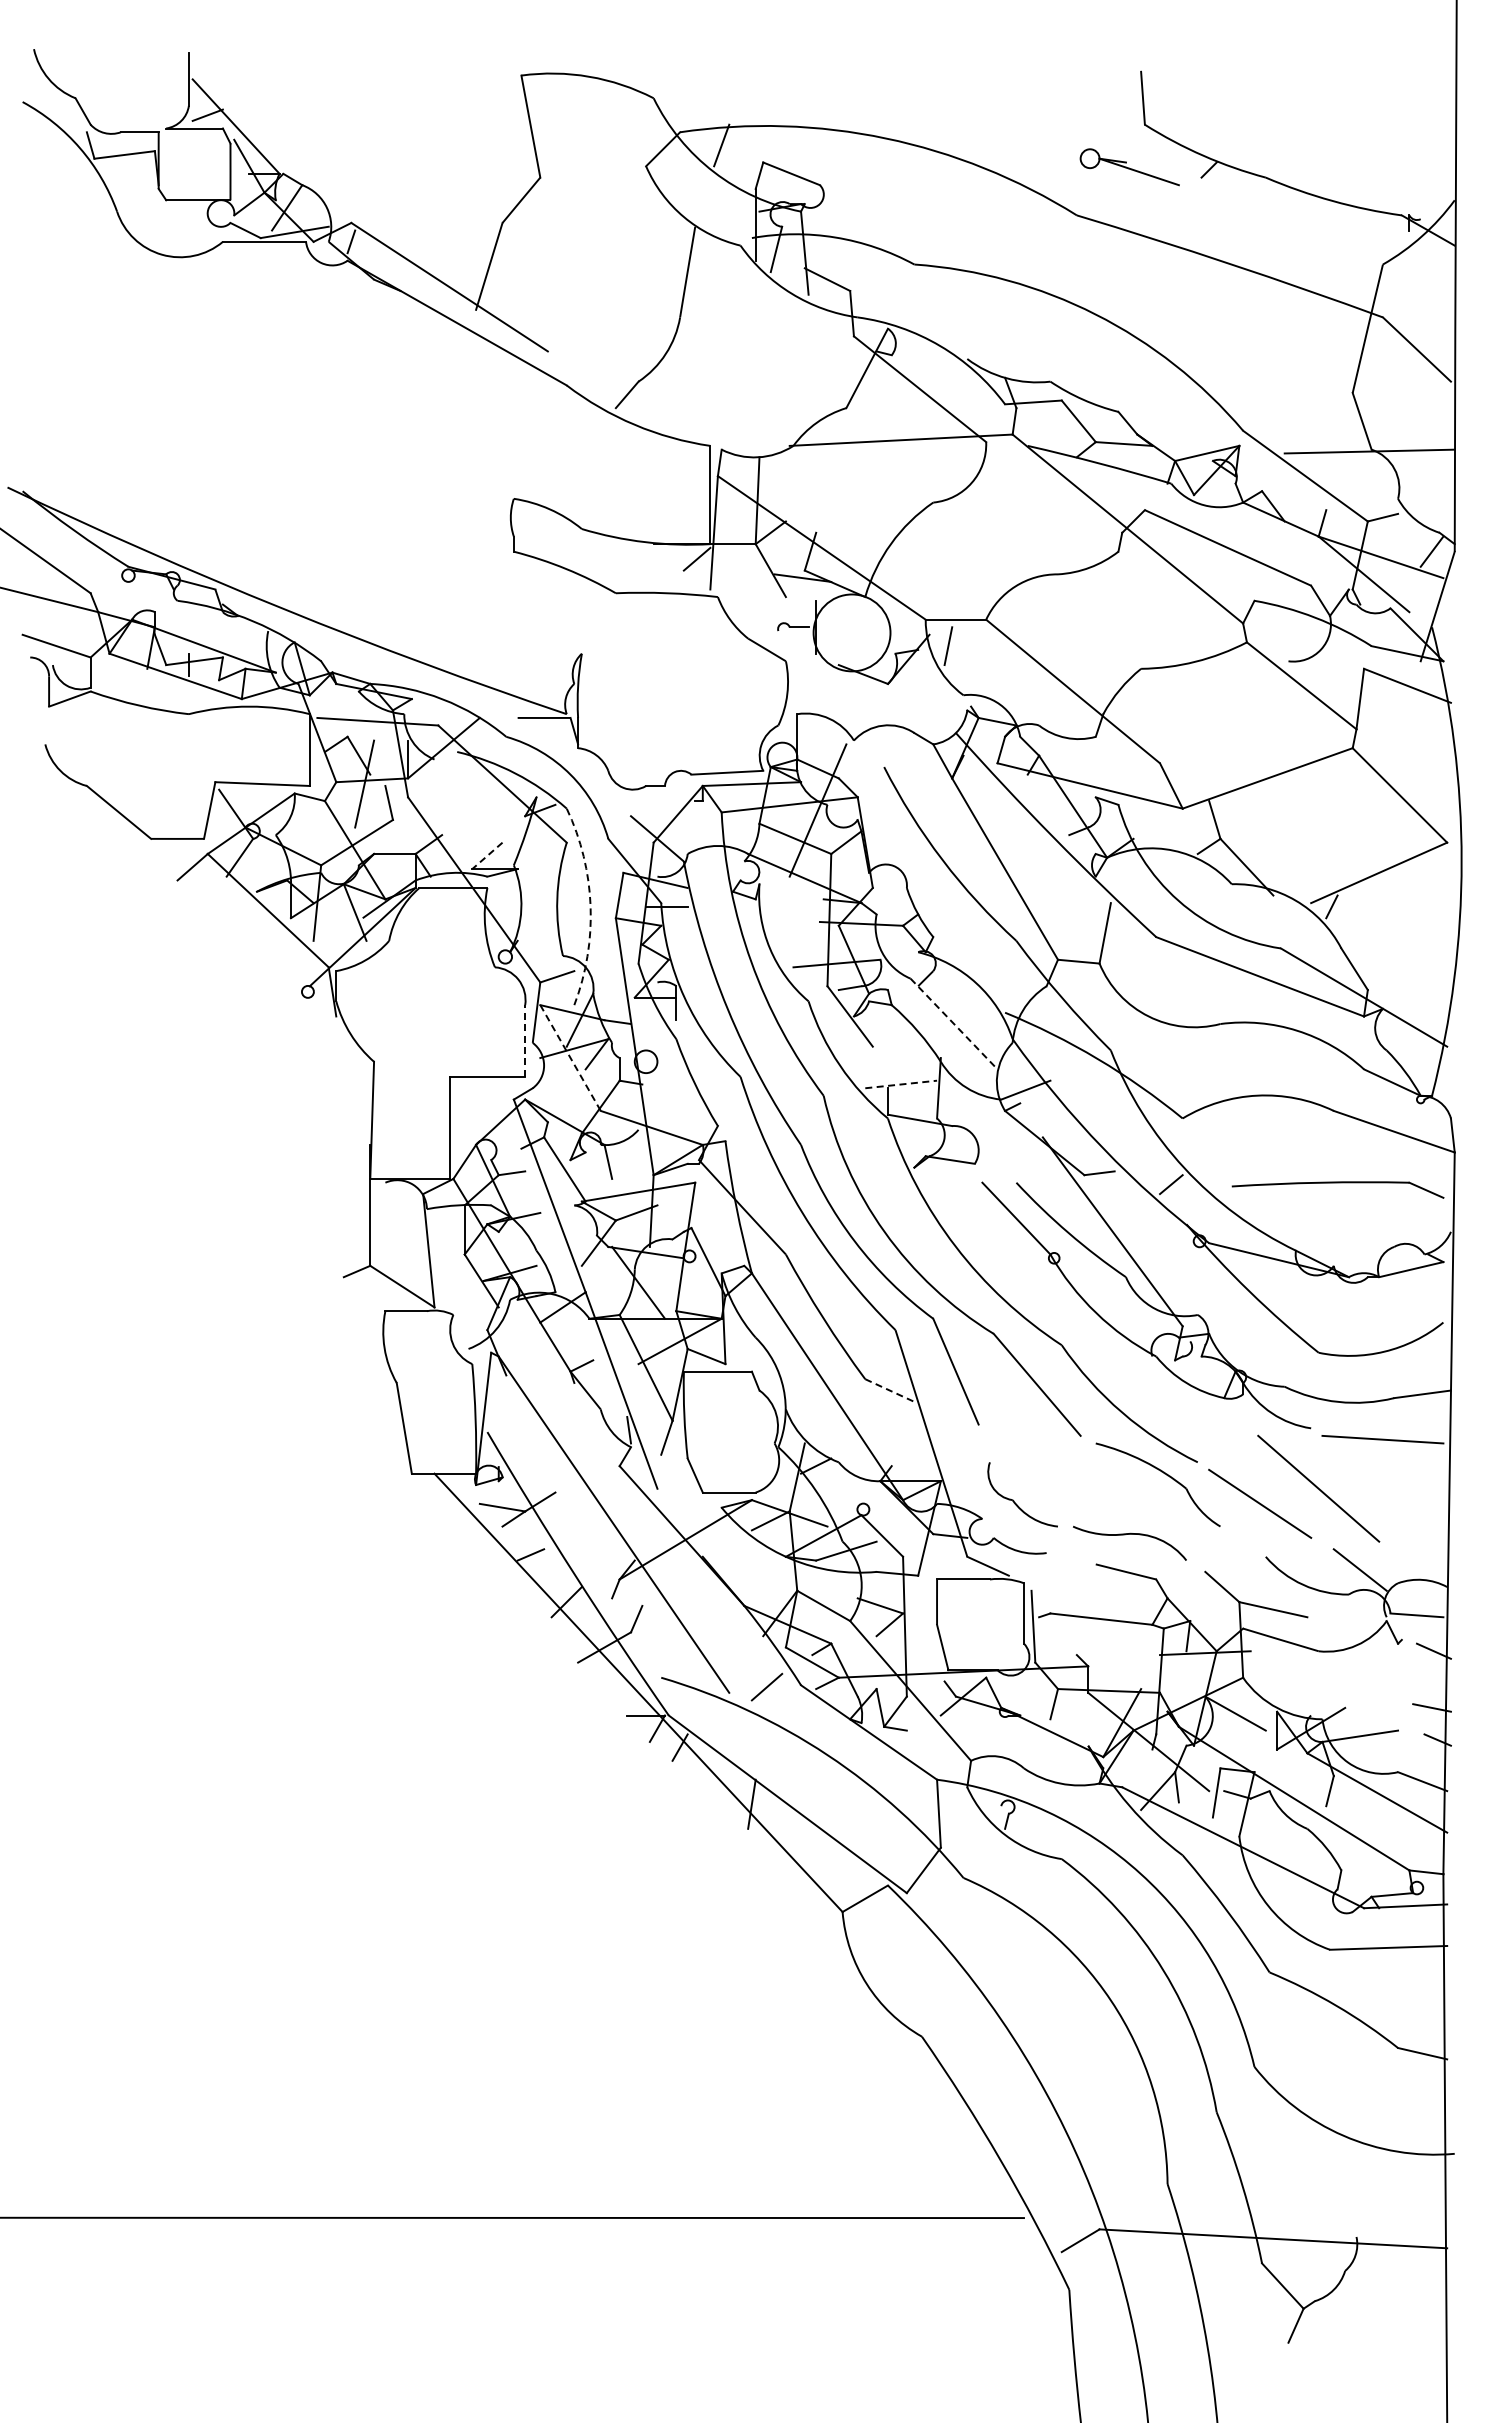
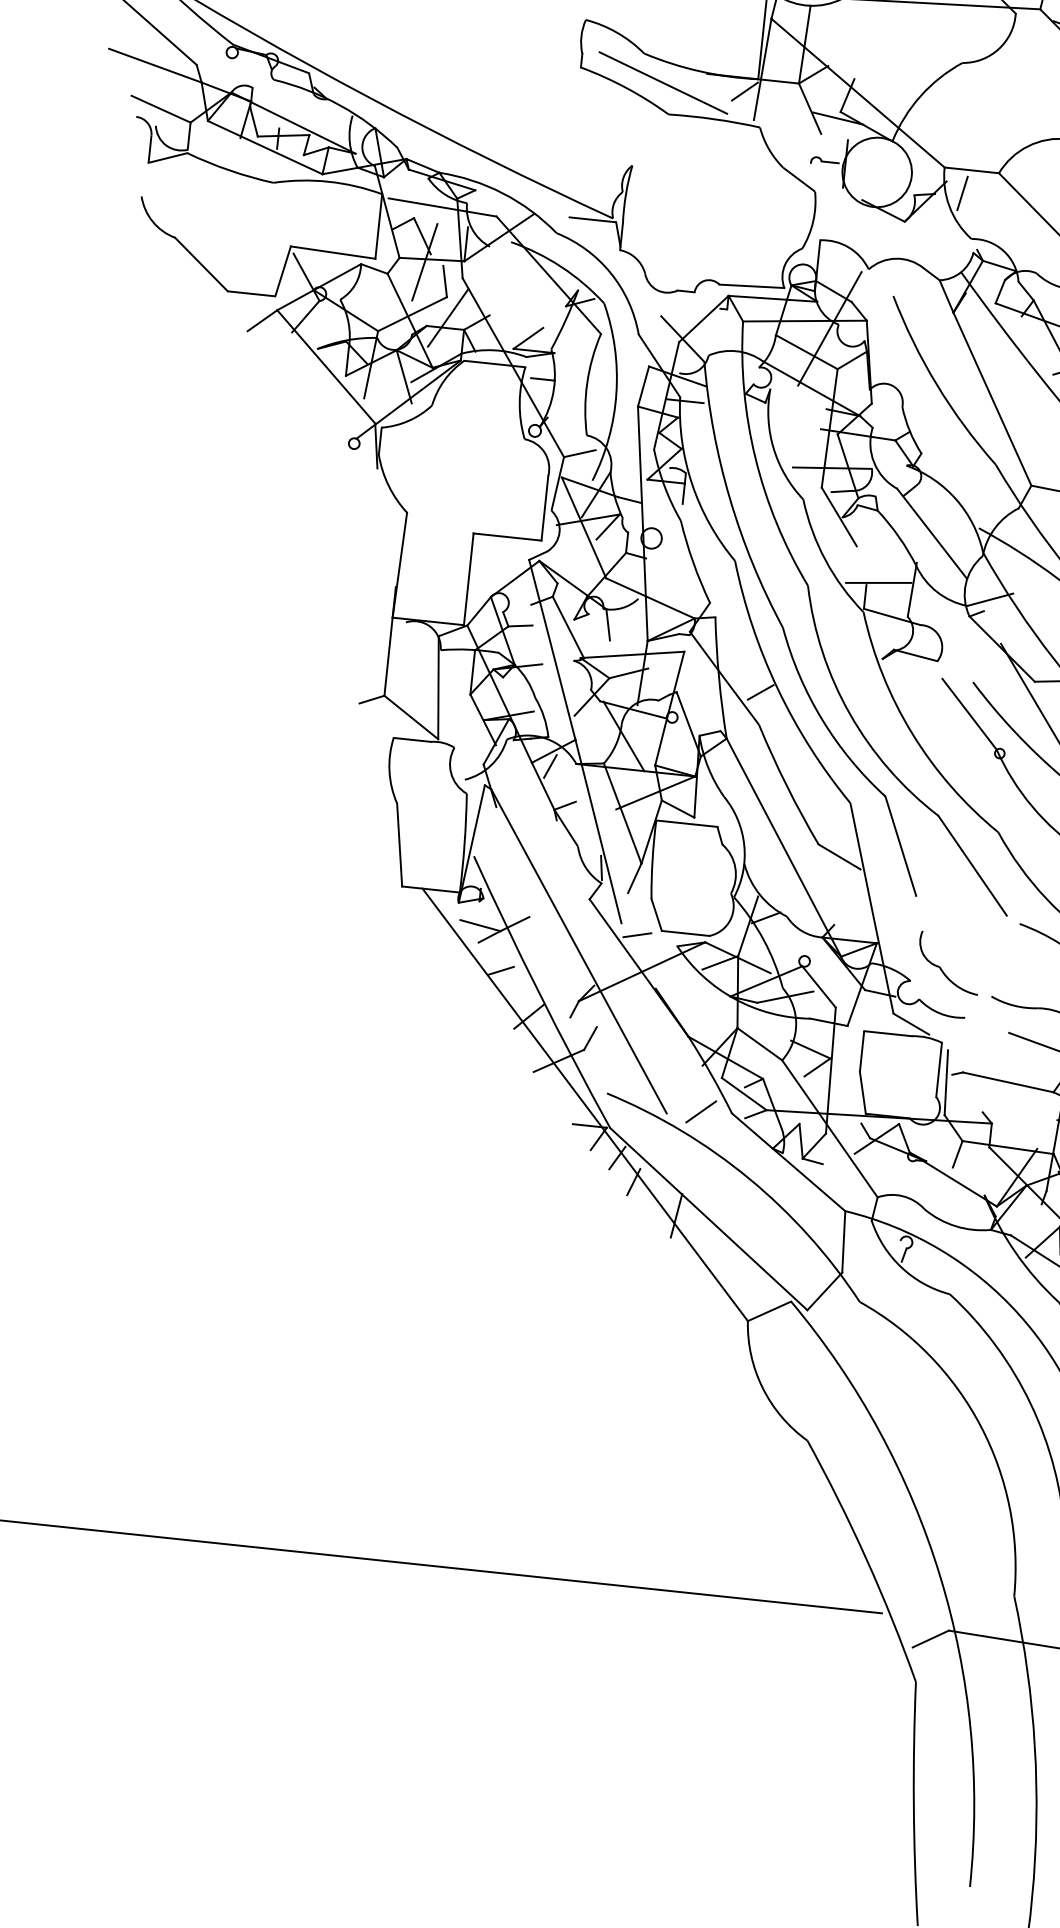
line: (606, 558) -> (663, 82), added
line: (396, 842) -> (447, 317), added
line: (487, 856) -> (528, 338), dashed -> solid
line: (507, 899) -> (542, 379), added
arc: (590, 906) -> (616, 393), dashed -> solid
line: (954, 1024) -> (932, 534), dashed -> solid
line: (525, 1041) -> (545, 508), dashed -> solid
line: (570, 1058) -> (583, 528), dashed -> solid
line: (901, 1084) -> (878, 582), dashed -> solid
line: (783, 1218) -> (760, 692), added
line: (560, 1324) -> (549, 766), added
line: (890, 1390) -> (840, 856), dashed -> solid
line: (676, 1499) -> (637, 934), added
line: (700, 1772) -> (633, 1182), added

